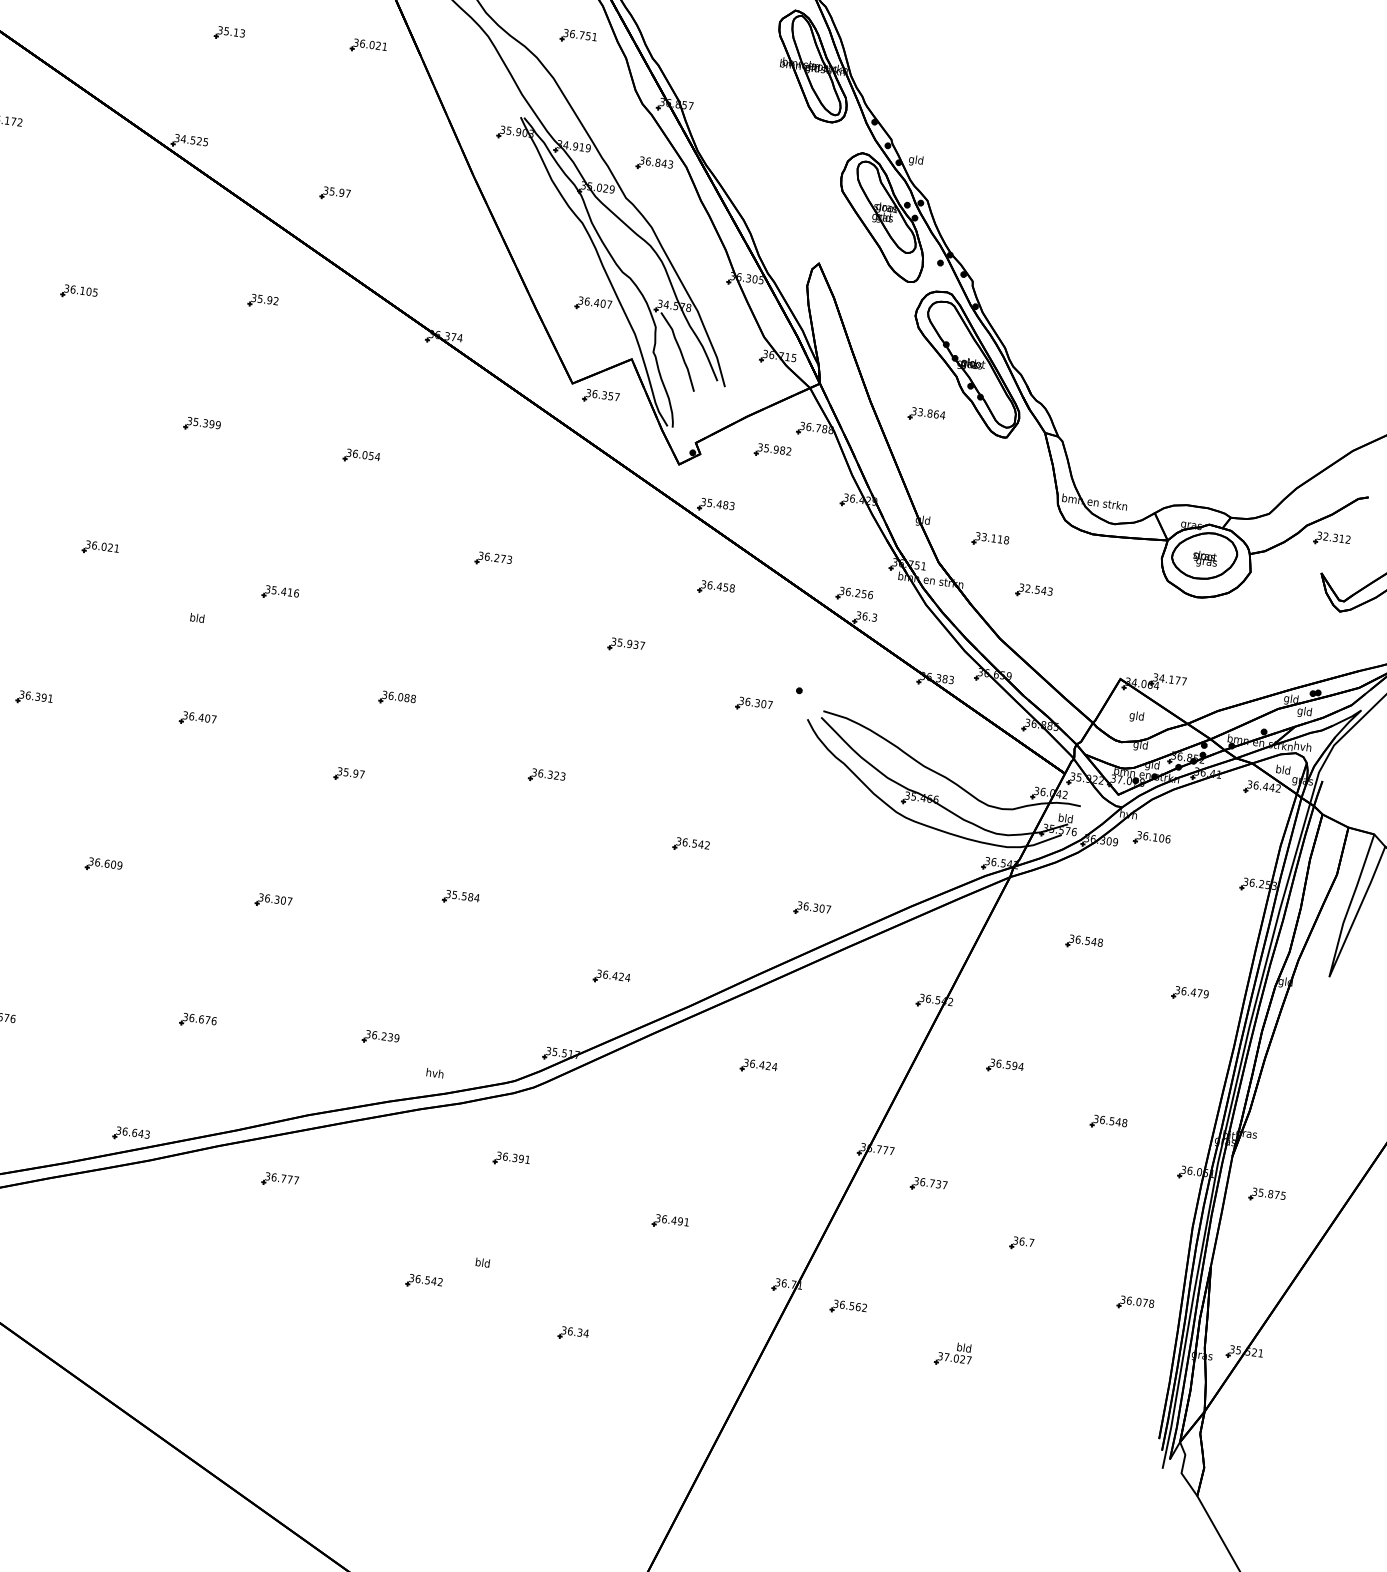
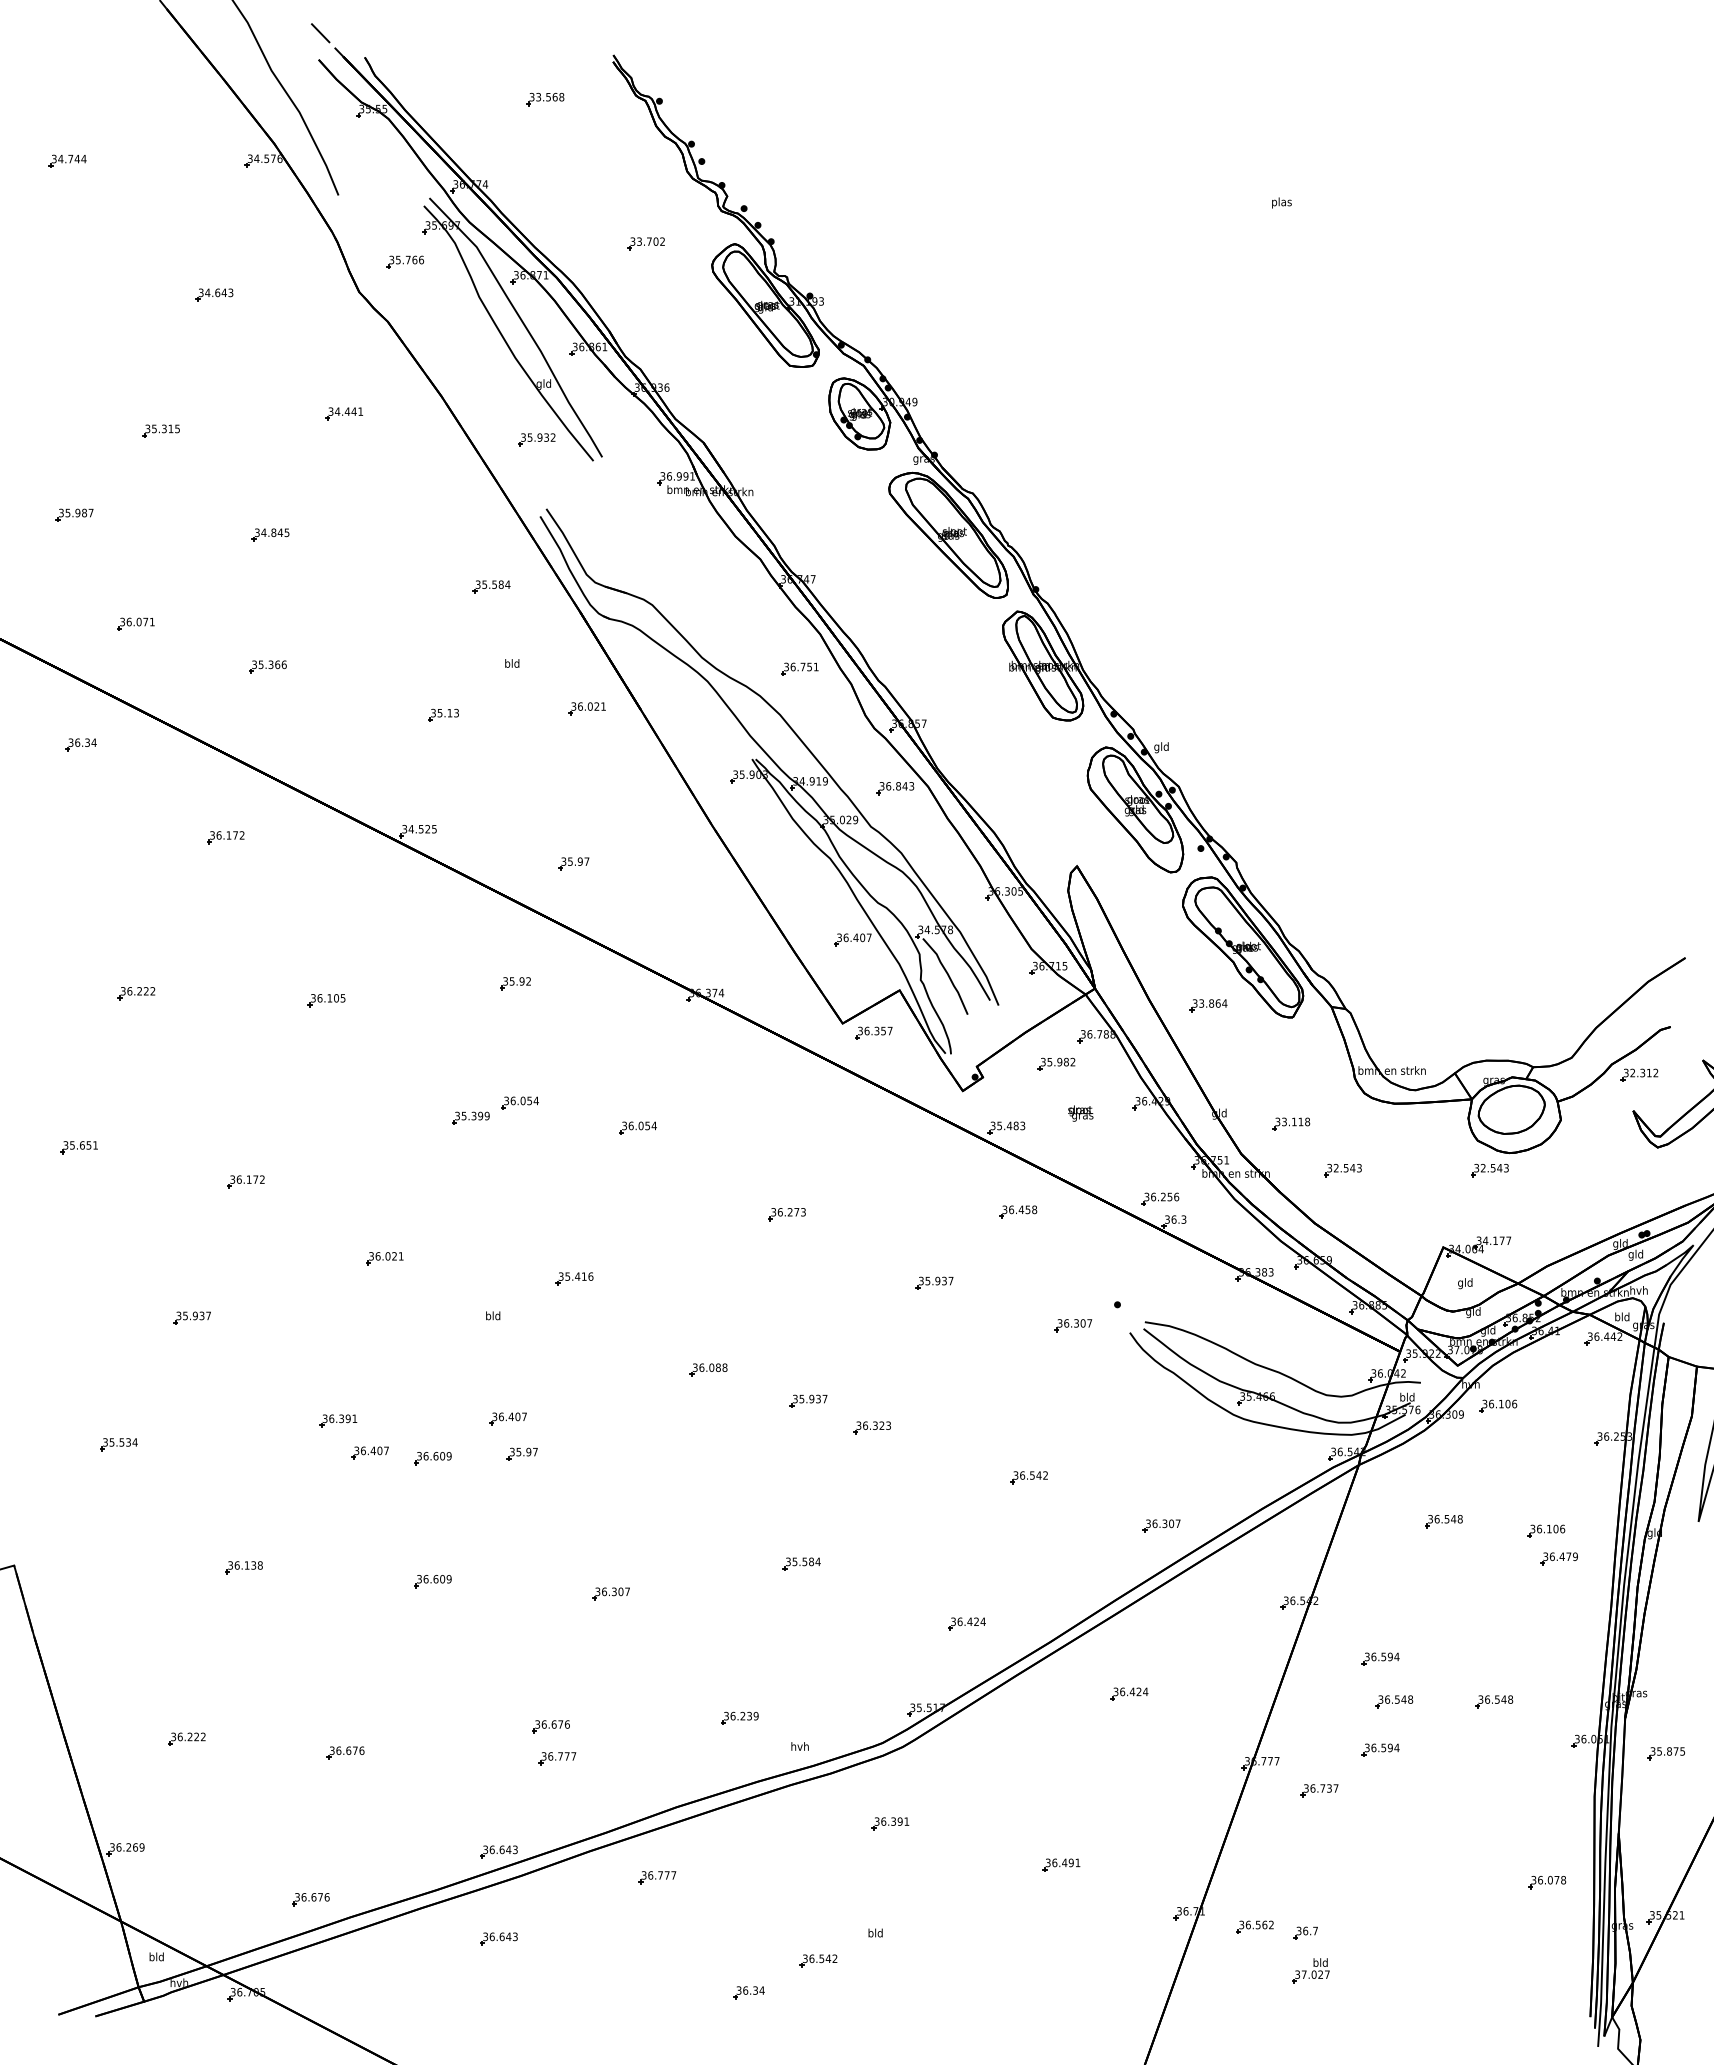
part: (251, 416) -> (519, 1102), added
text: (1204, 559) -> (1080, 1113), moved
part: (1175, 611) -> (1489, 1170), added
part: (60, 733) -> (369, 1452), added
part: (489, 741) -> (808, 1400), added
part: (119, 747) -> (432, 1458), added
part: (348, 774) -> (521, 1453), moved
part: (1181, 965) -> (1546, 1530), added
part: (200, 1052) -> (557, 1758), added
part: (1012, 1109) -> (1394, 1701), added
part: (992, 1153) -> (1380, 1749), added
part: (119, 1217) -> (498, 1938), added
part: (1021, 1242) -> (1305, 1932), moved
part: (572, 1333) -> (748, 1992), moved
part: (953, 1354) -> (1310, 1970), moved

